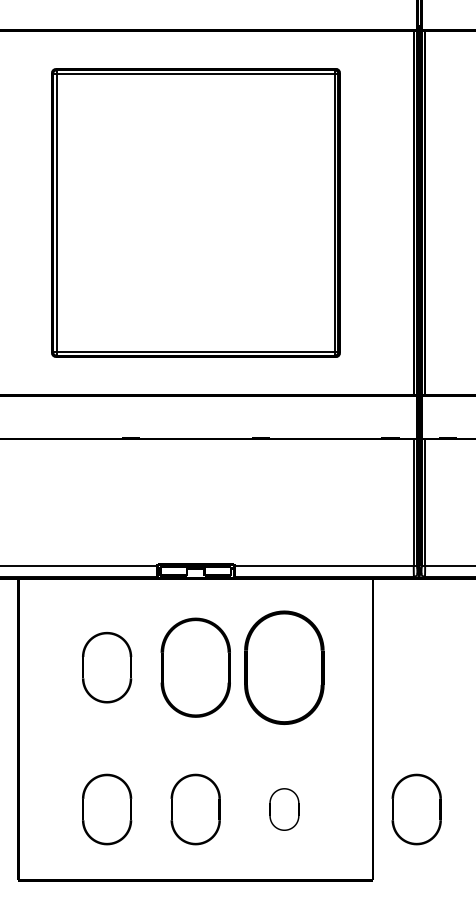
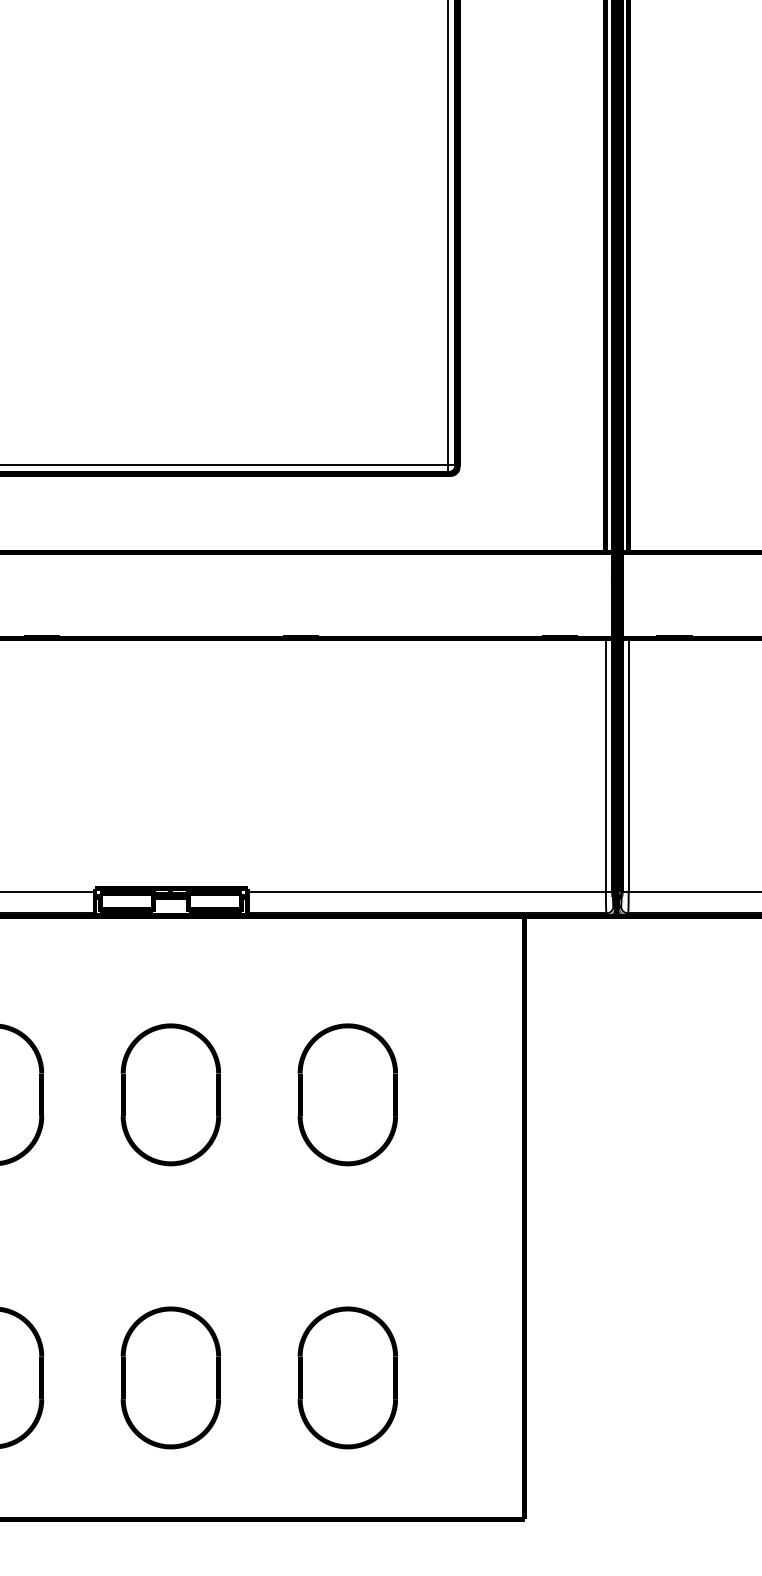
part: (195, 667) -> (170, 1094), size x0.71
part: (284, 667) -> (348, 1094), size x0.62
part: (284, 809) -> (348, 1377), size x1.67
part: (416, 809) -> (611, 1377), removed

